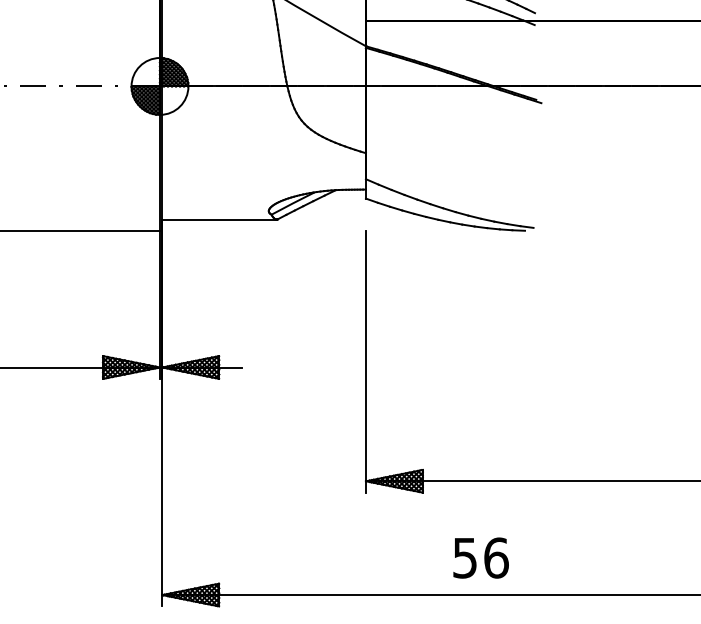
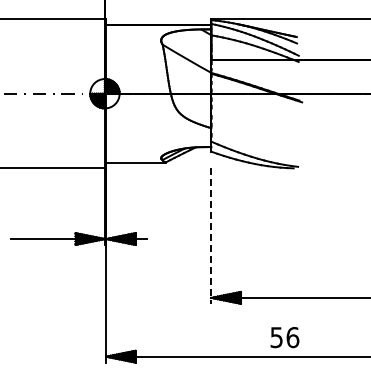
line: (366, 362) -> (211, 236), solid -> dashed
text: (480, 557) -> (284, 337), moved

